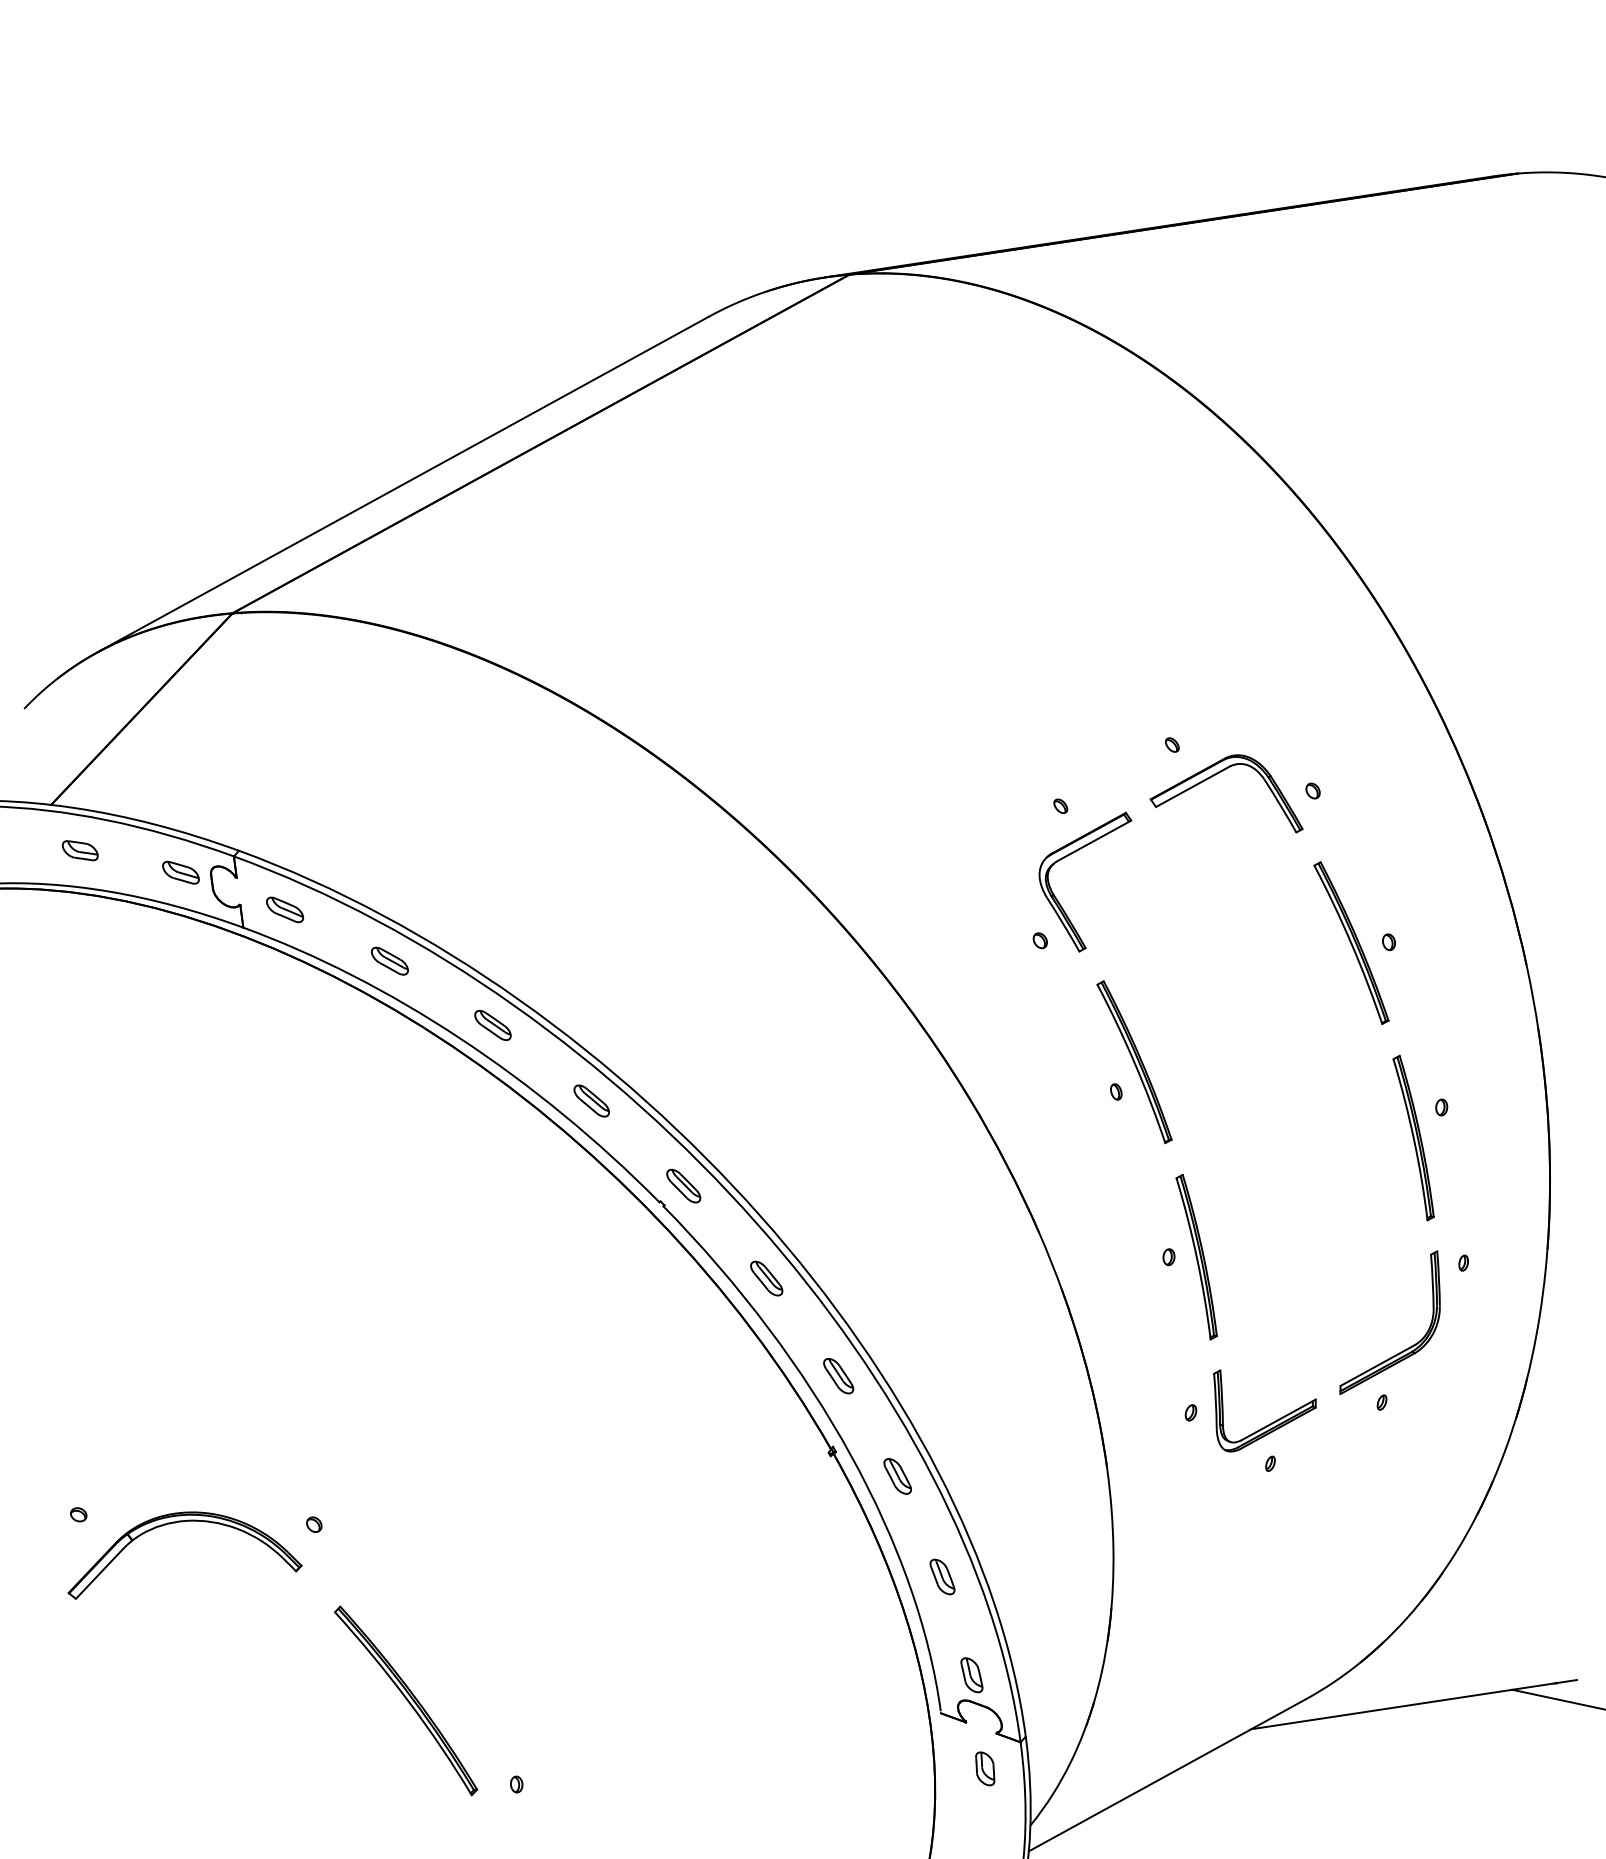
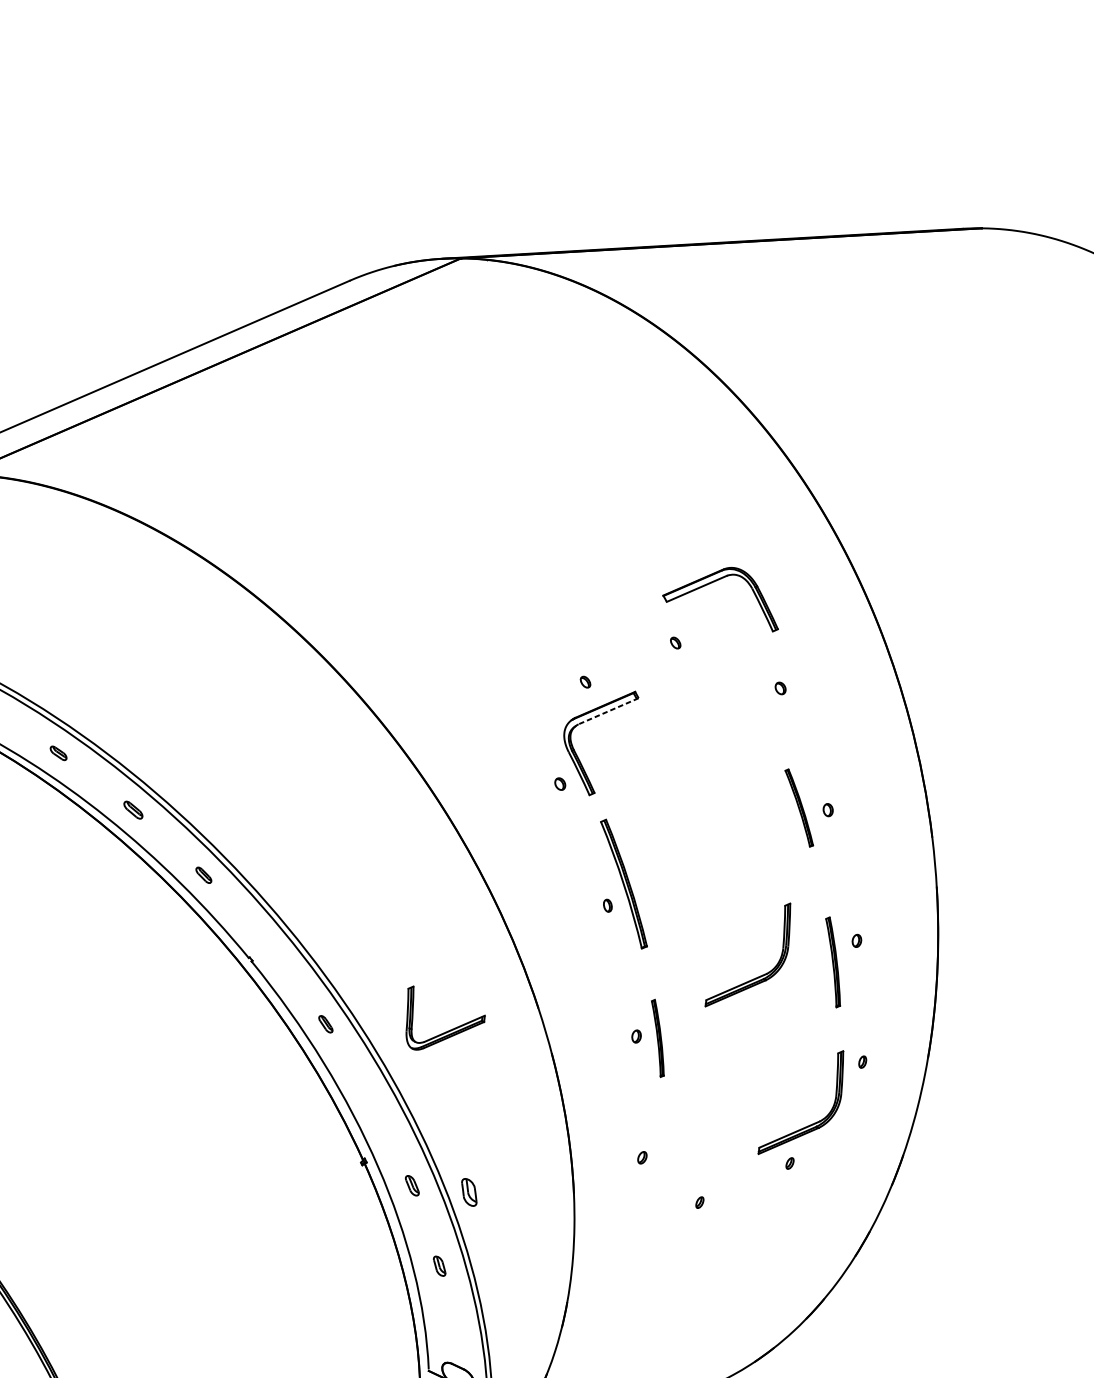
part: (1217, 774) -> (716, 581), moved
line: (1093, 841) -> (608, 711), solid -> dashed
part: (1351, 942) -> (799, 807), size x0.6
part: (389, 960) -> (58, 752), size x0.6
part: (492, 1025) -> (133, 810), size x0.7
part: (591, 1100) -> (203, 874), size x0.6
part: (1413, 1137) -> (833, 961), size x0.7
part: (1316, 1166) -> (756, 977), added
part: (683, 1185) -> (268, 946), removed
part: (1196, 1256) -> (657, 1037), size x0.6
part: (766, 1278) -> (325, 1024), size x0.6
part: (838, 1376) -> (374, 1104), removed
part: (1271, 1422) -> (449, 1030), moved
part: (897, 1476) -> (412, 1185), size x0.7
part: (942, 1576) -> (439, 1265), size x0.7
part: (971, 1675) -> (468, 1192), moved

